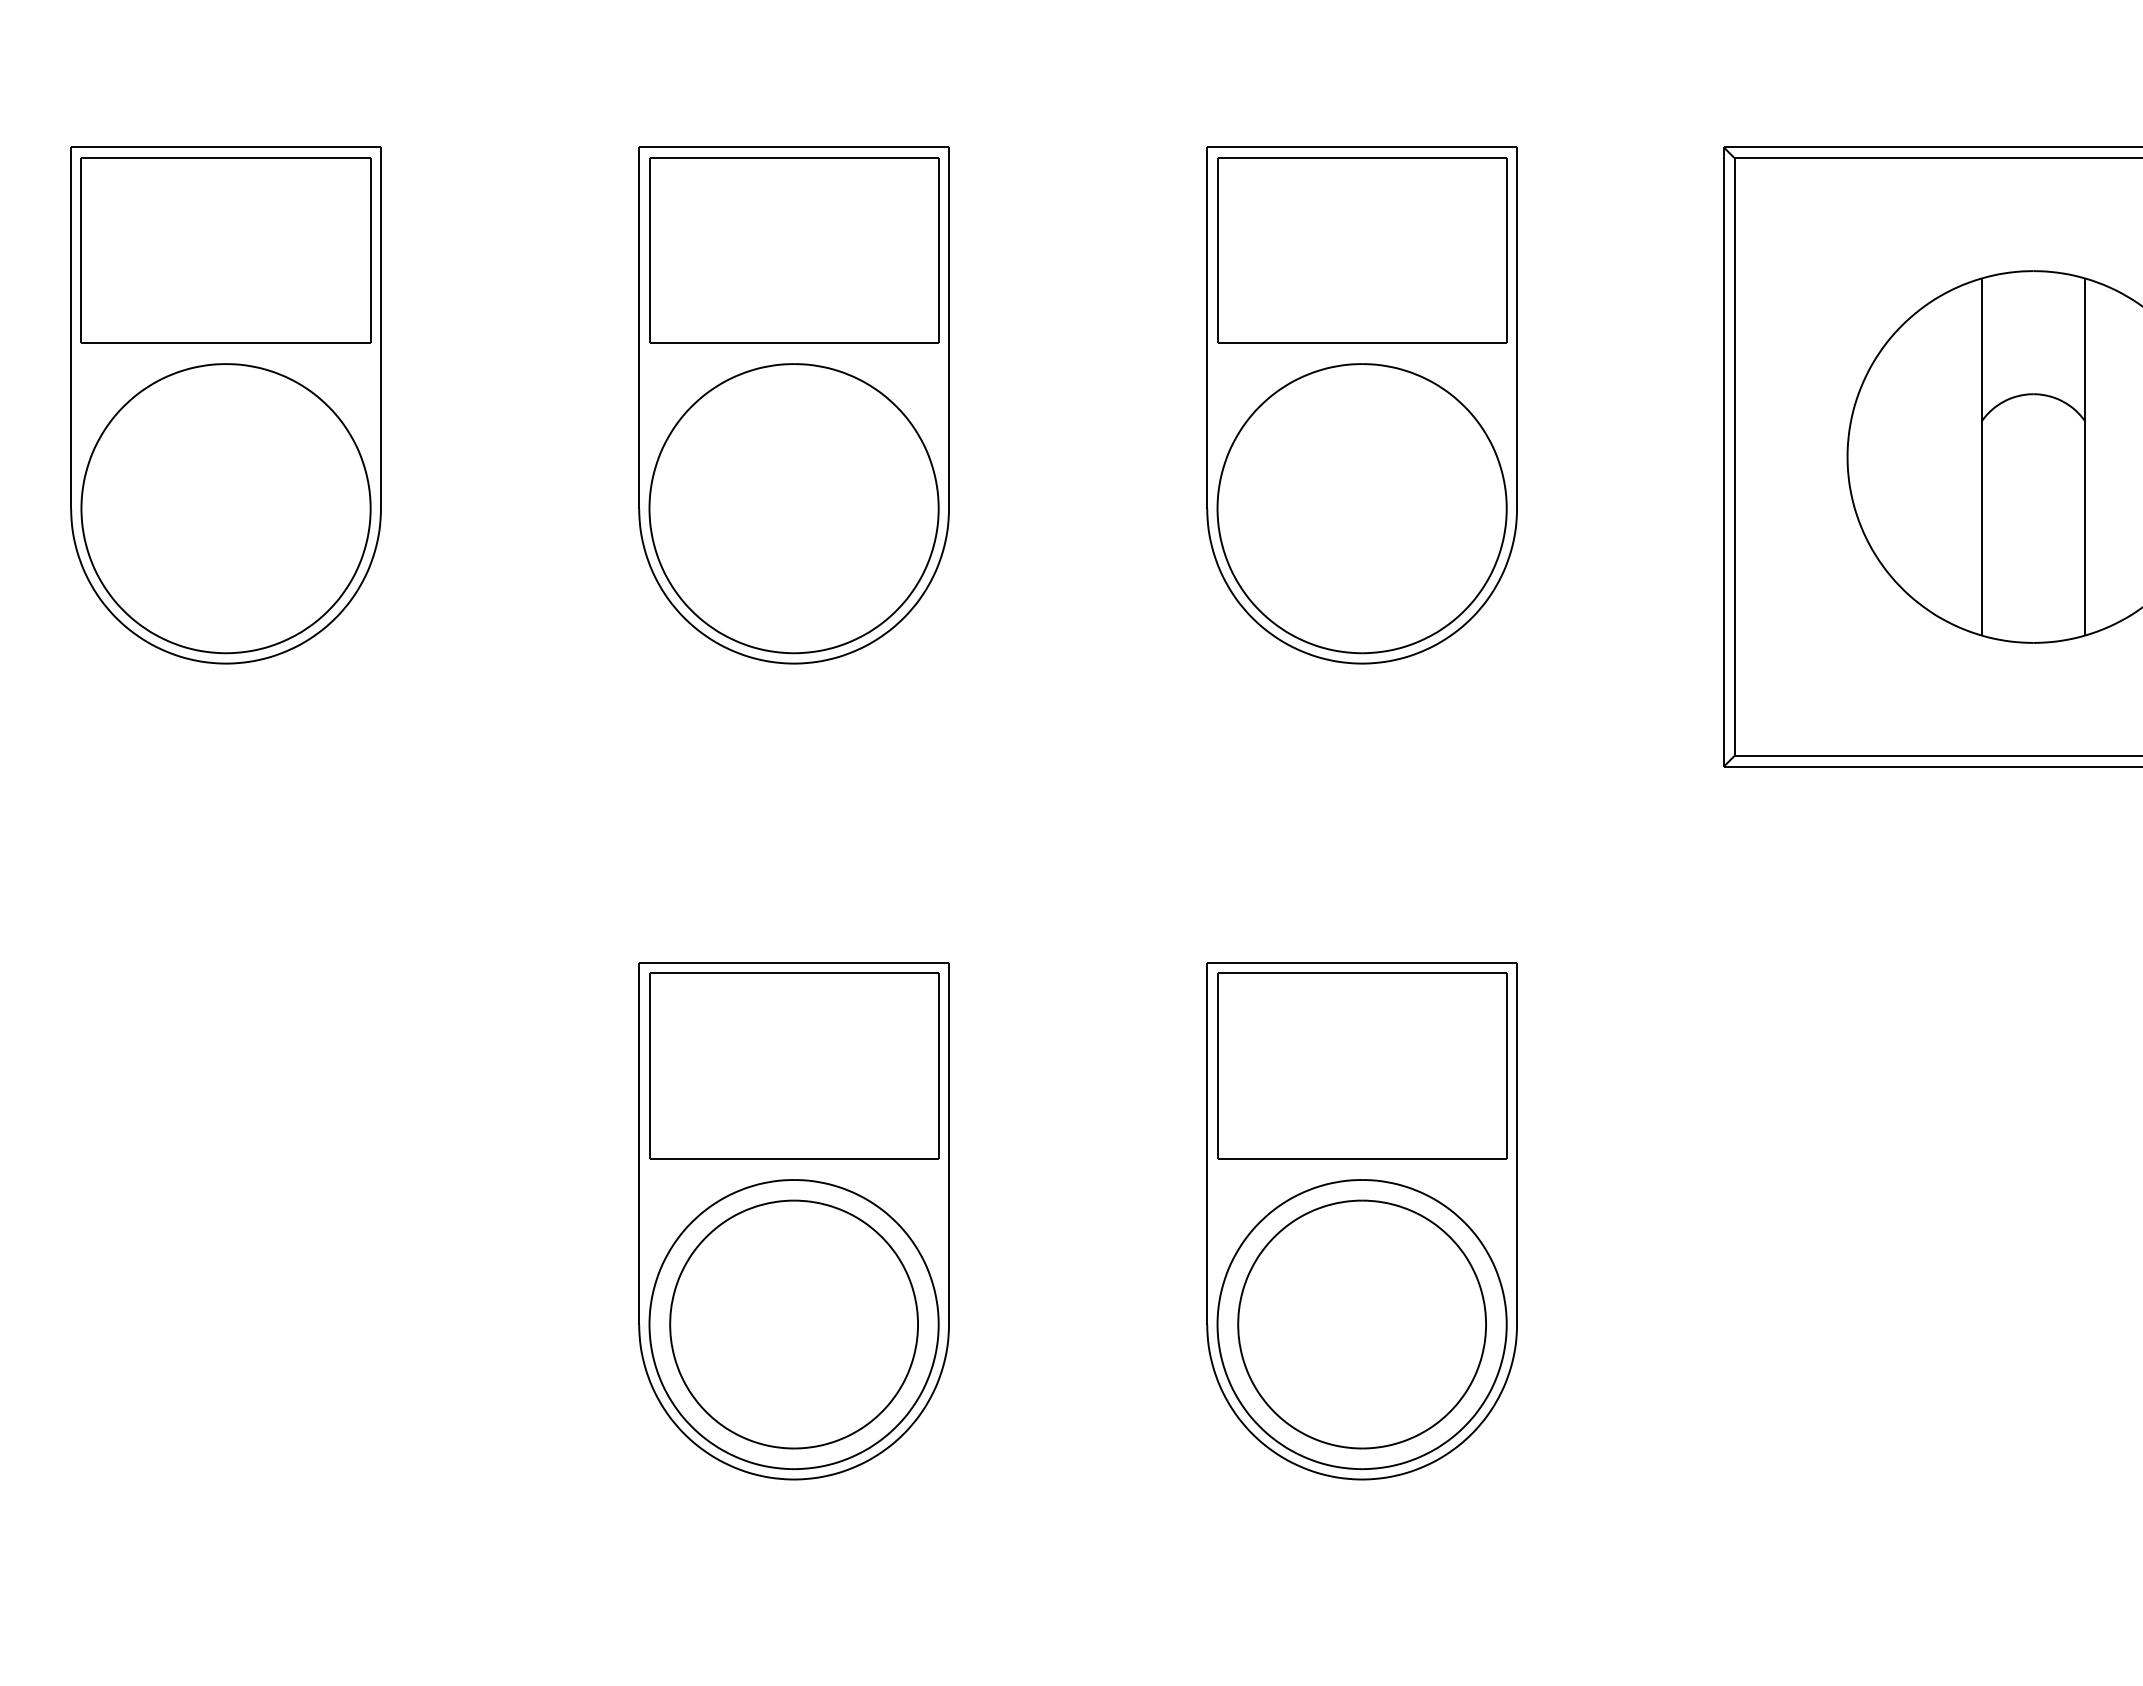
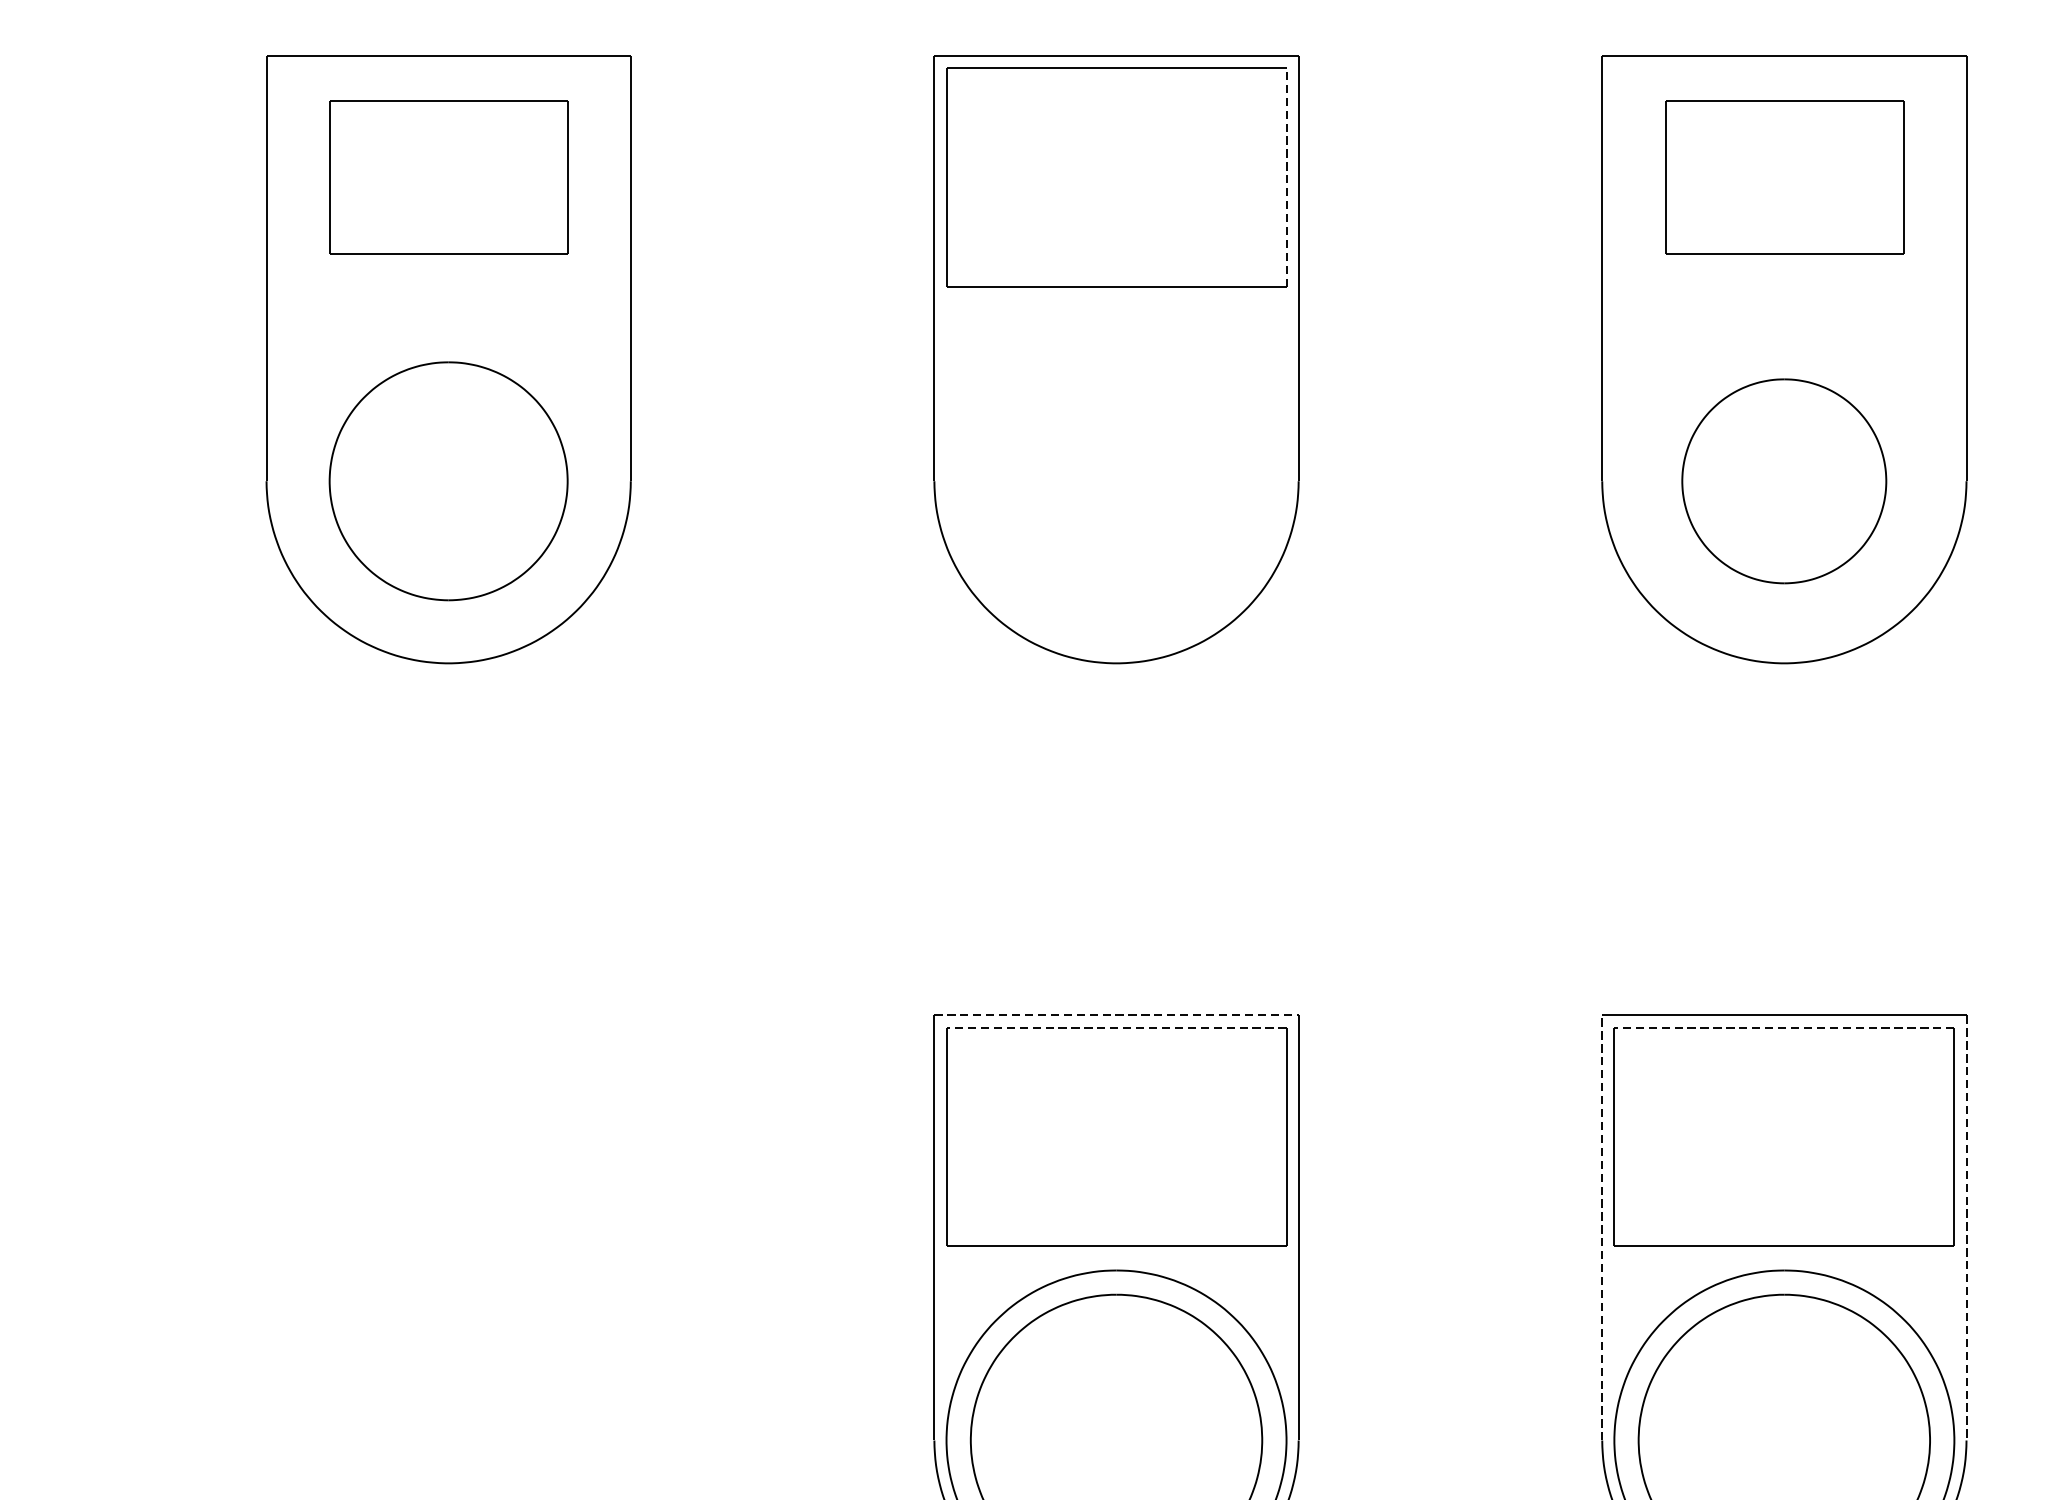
part: (225, 250) -> (448, 177), size x0.7
line: (938, 250) -> (1286, 177), solid -> dashed
part: (1362, 250) -> (1784, 177), size x0.7
part: (225, 508) -> (448, 481), size x0.7
part: (793, 508) -> (1115, 481), removed
part: (1361, 508) -> (1783, 481), size x0.6
line: (794, 963) -> (1116, 1015), solid -> dashed
line: (794, 973) -> (1116, 1027), solid -> dashed
line: (1362, 973) -> (1784, 1027), solid -> dashed
line: (1207, 1143) -> (1602, 1227), solid -> dashed
line: (1517, 1143) -> (1967, 1227), solid -> dashed

